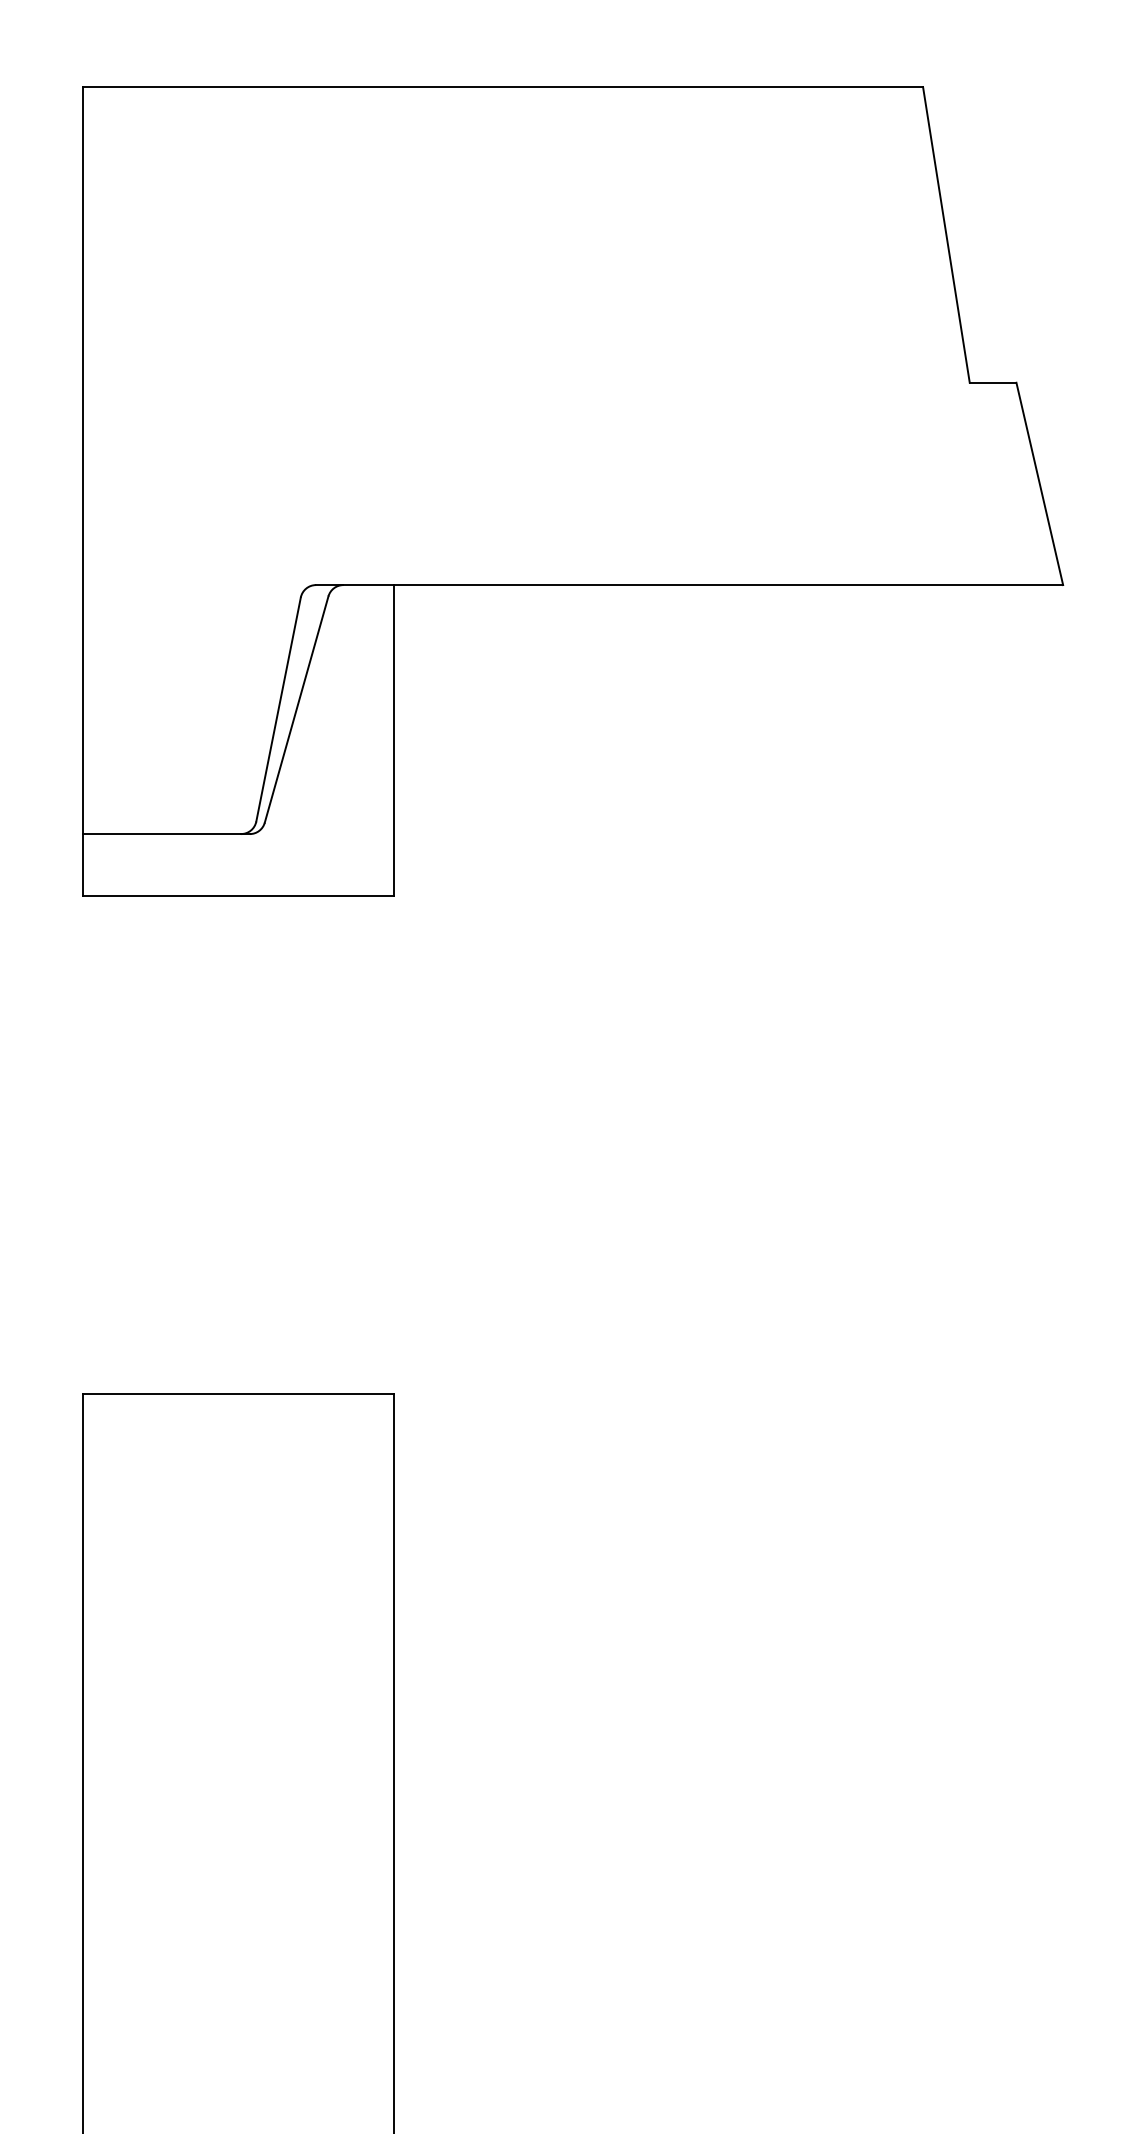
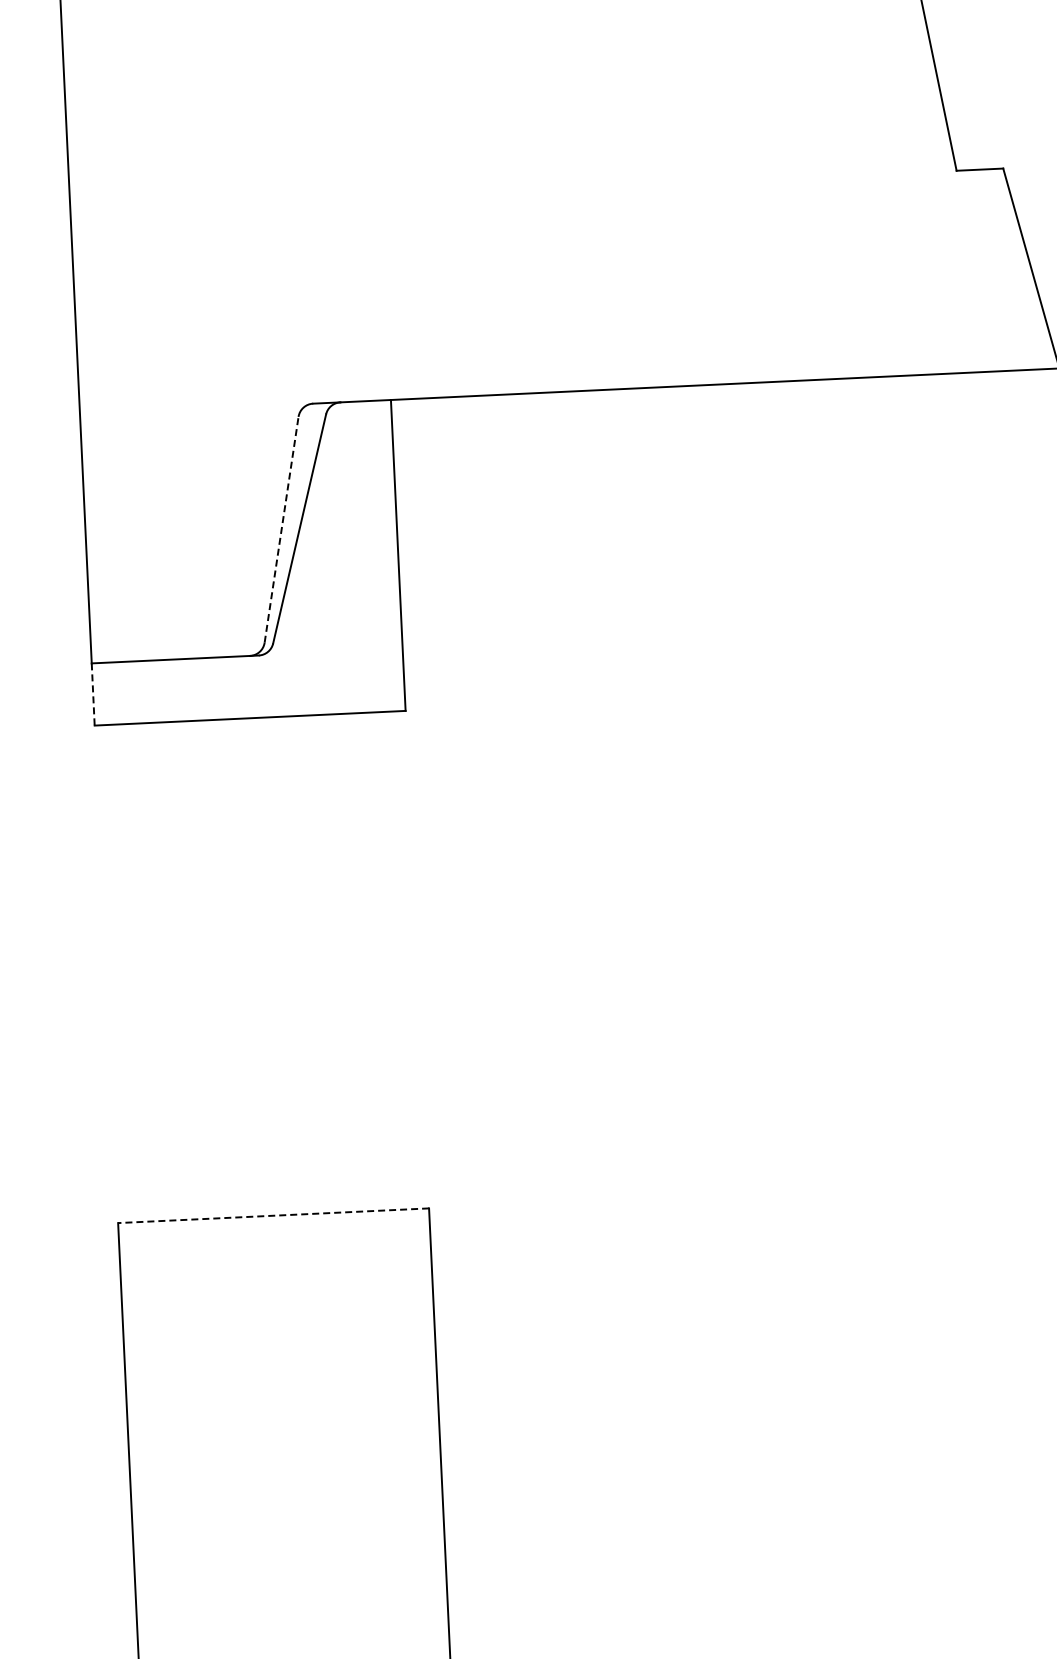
line: (278, 709) -> (281, 529), solid -> dashed
line: (82, 865) -> (93, 694), solid -> dashed
line: (238, 1394) -> (273, 1215), solid -> dashed

